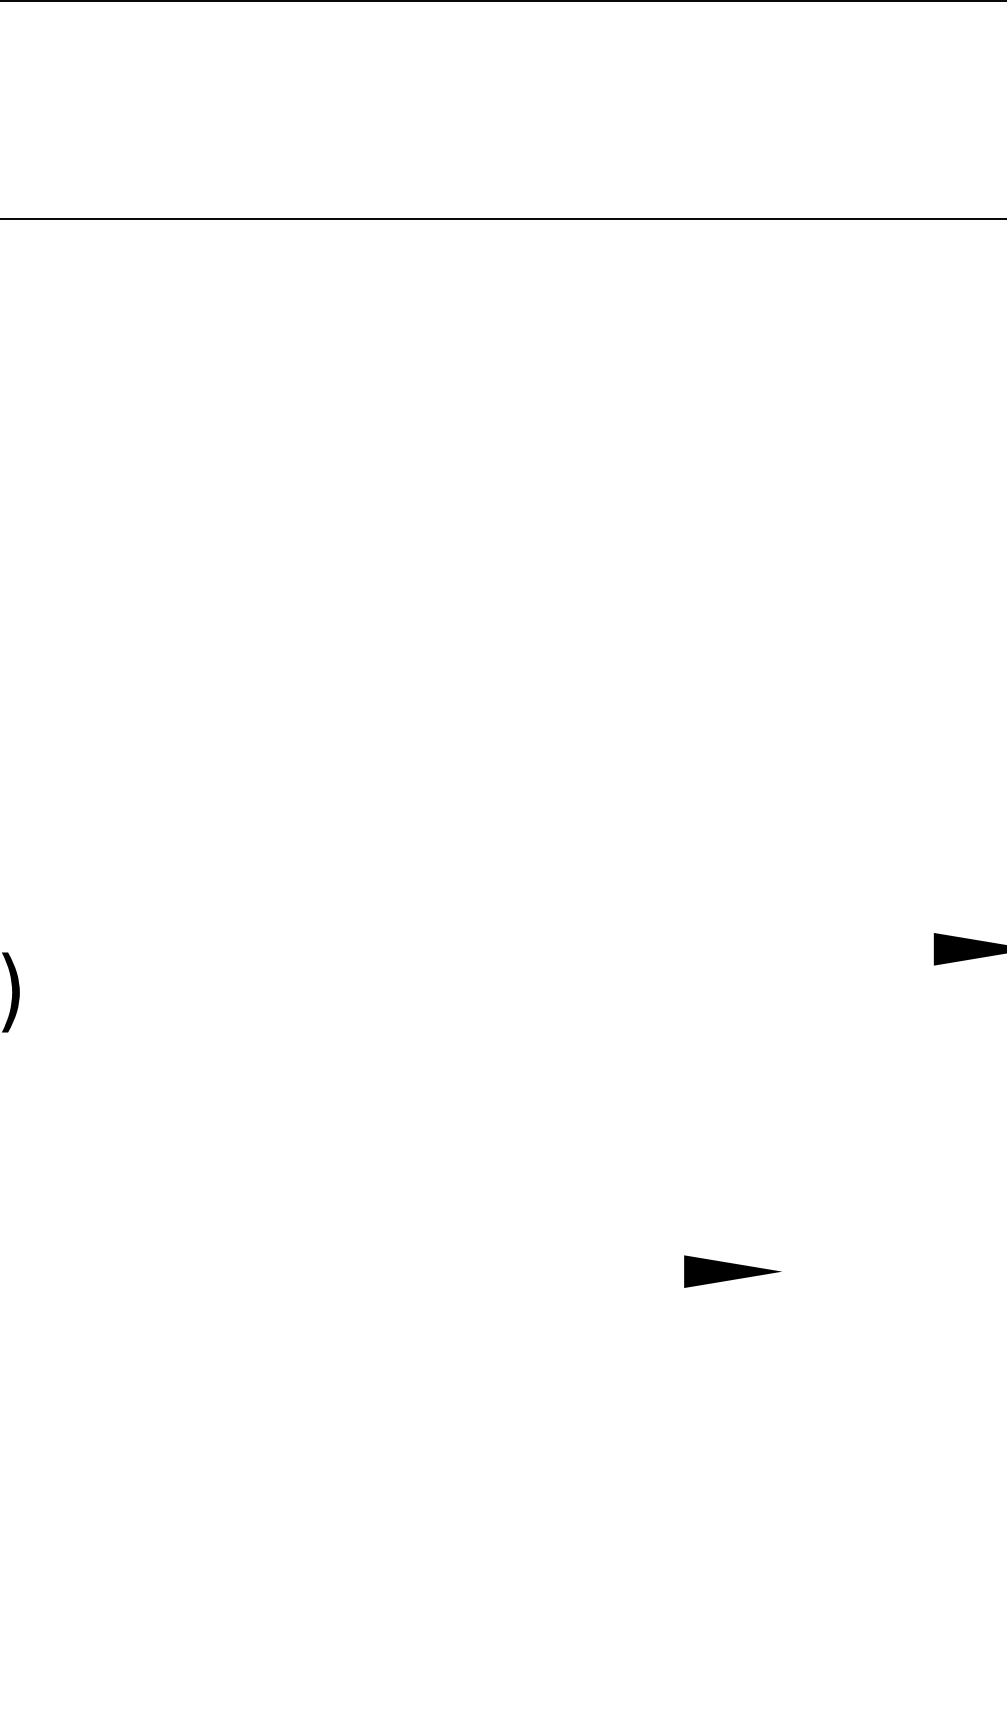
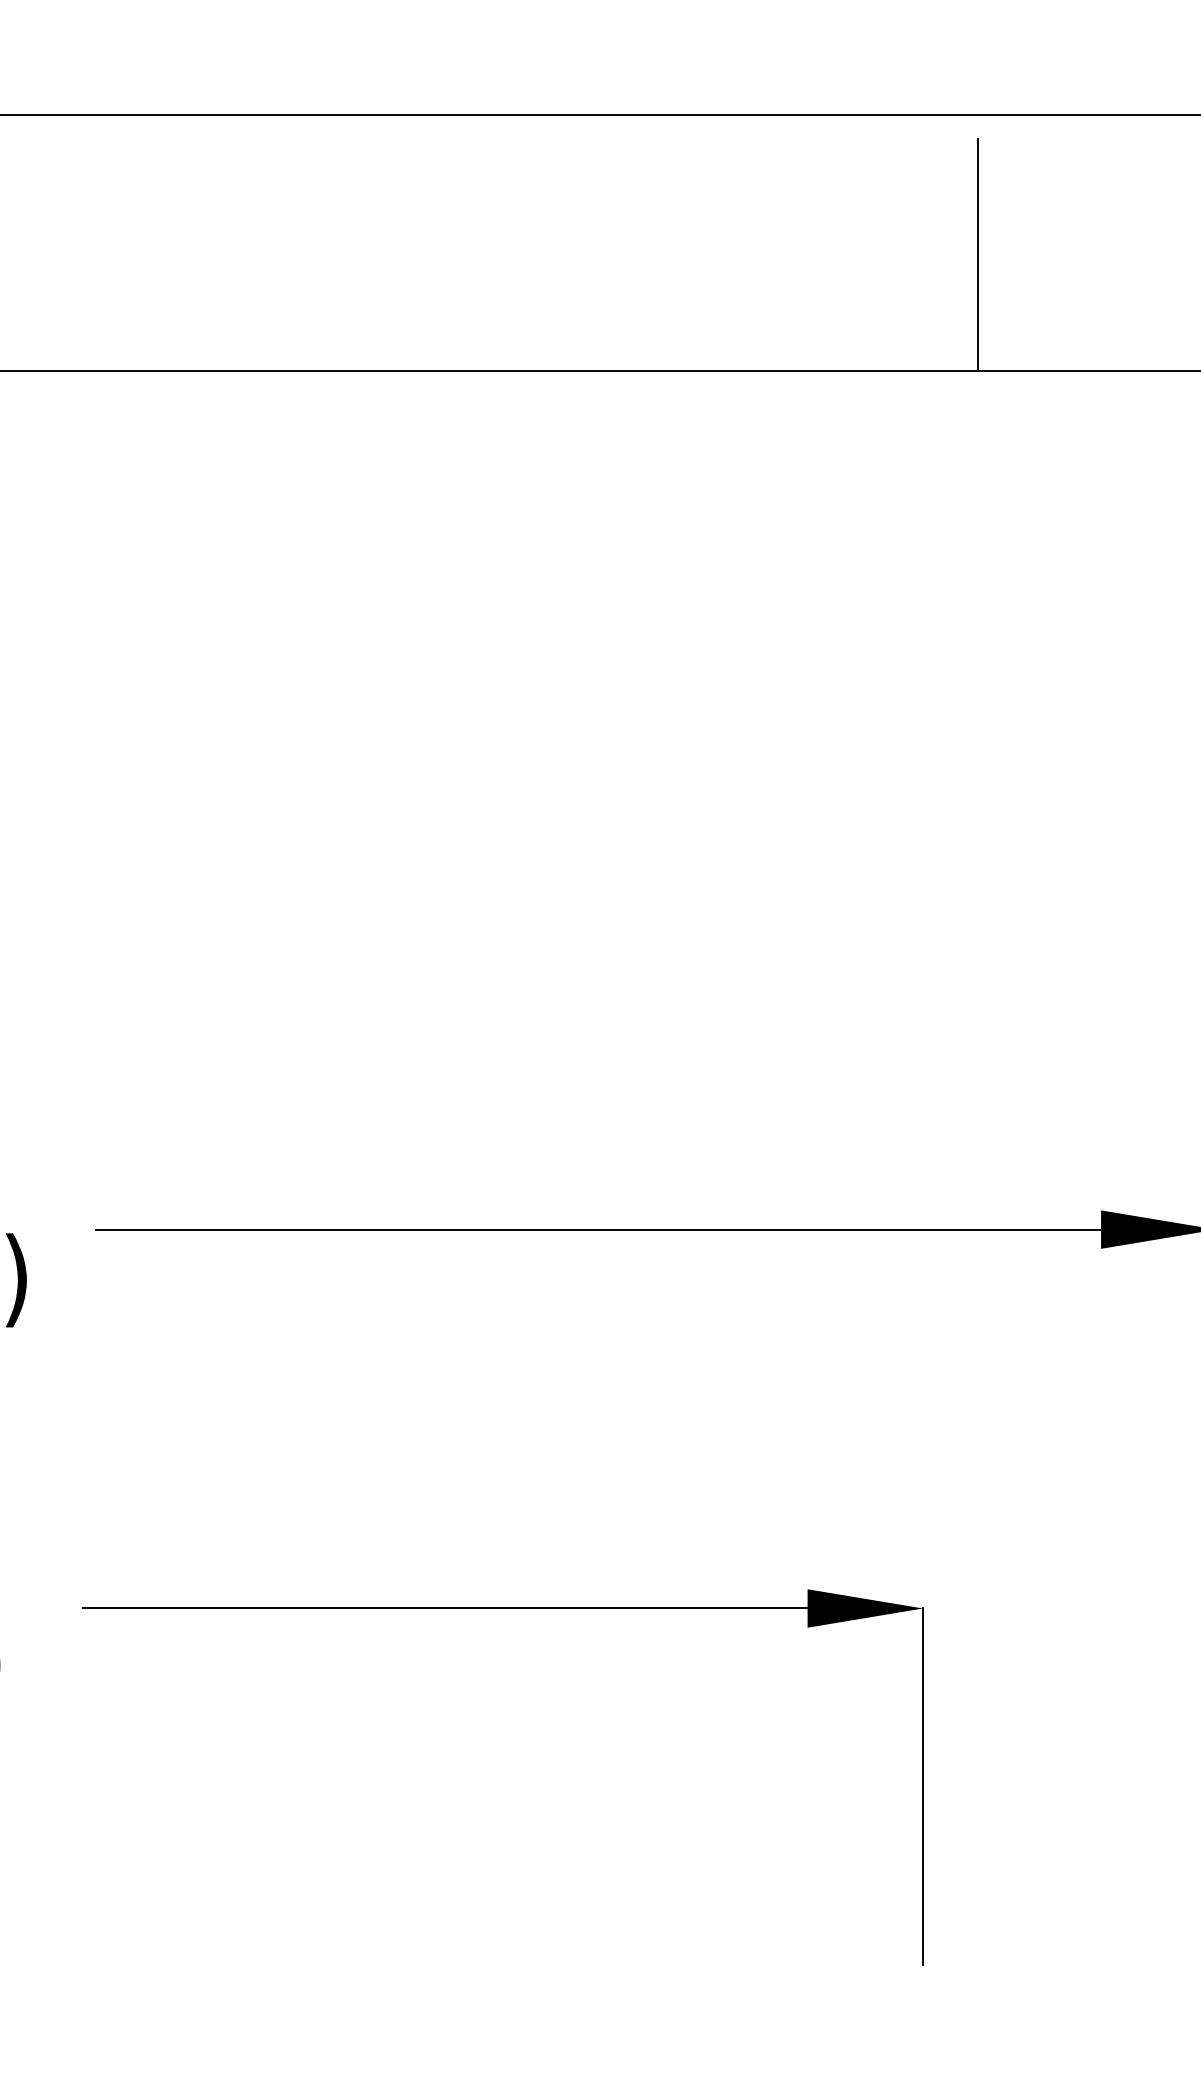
line: (829, 120) -> (978, 255), added
line: (506, 949) -> (598, 1229), added
line: (376, 1271) -> (445, 1608), added
line: (782, 1423) -> (923, 1786), added

